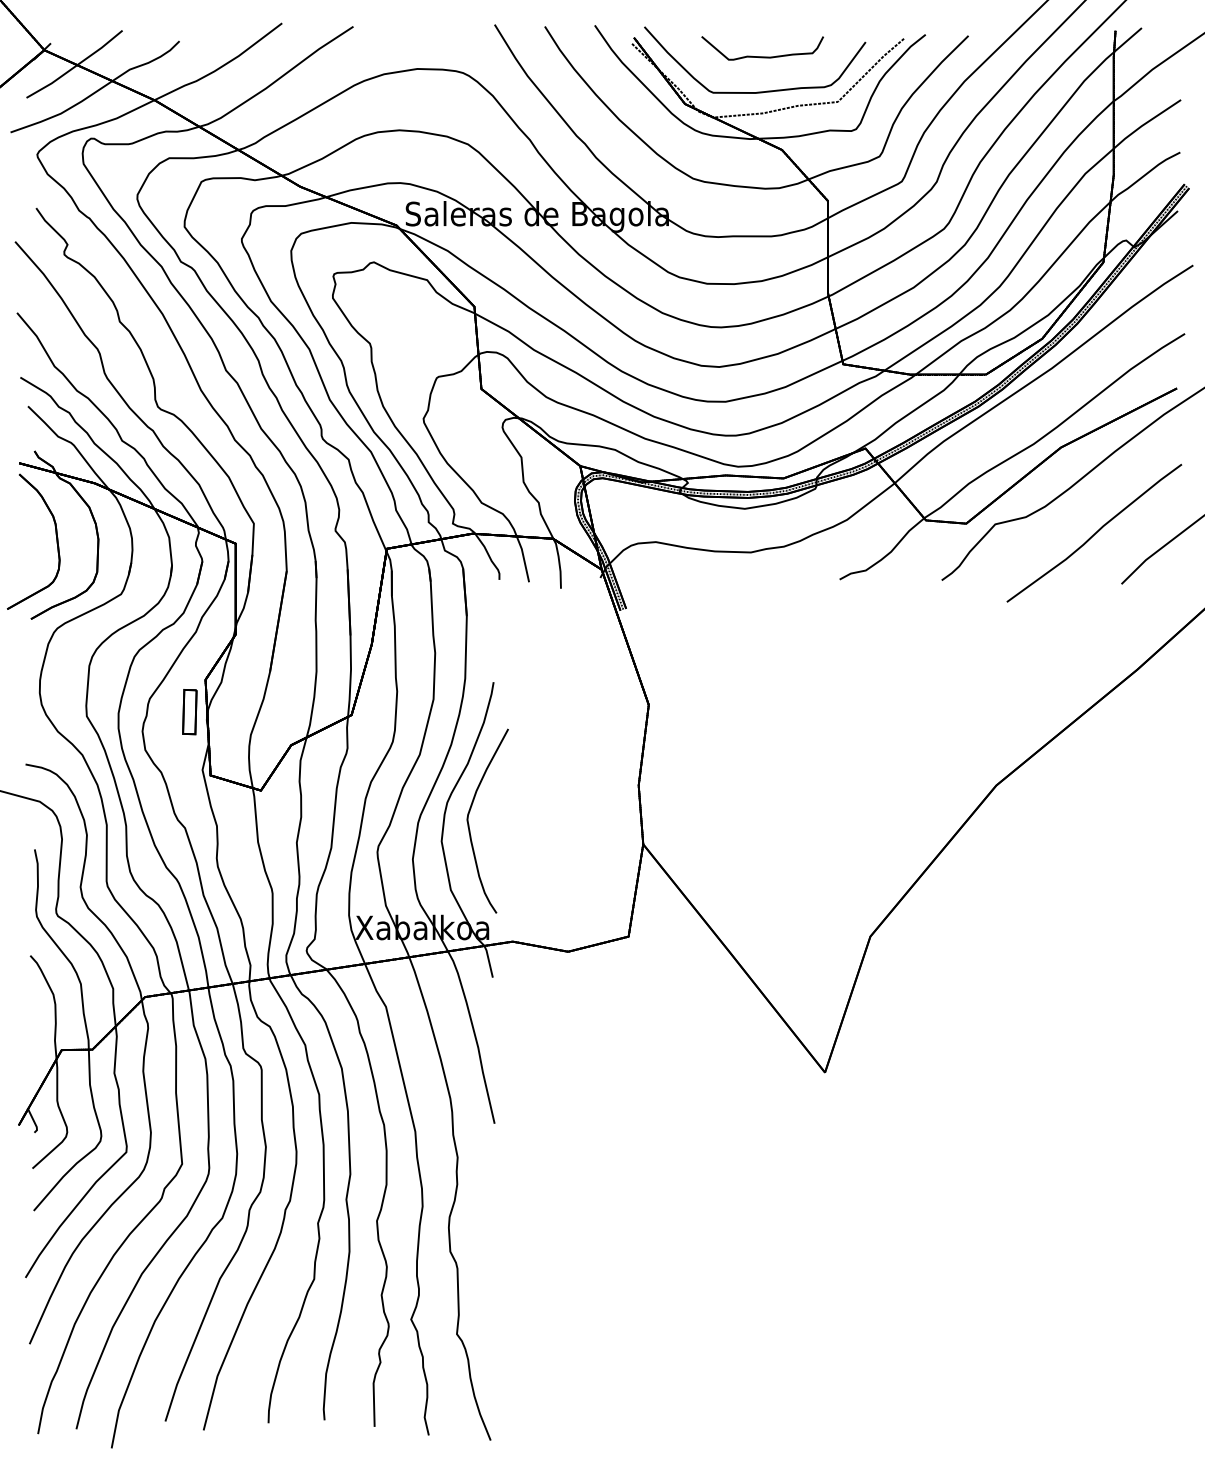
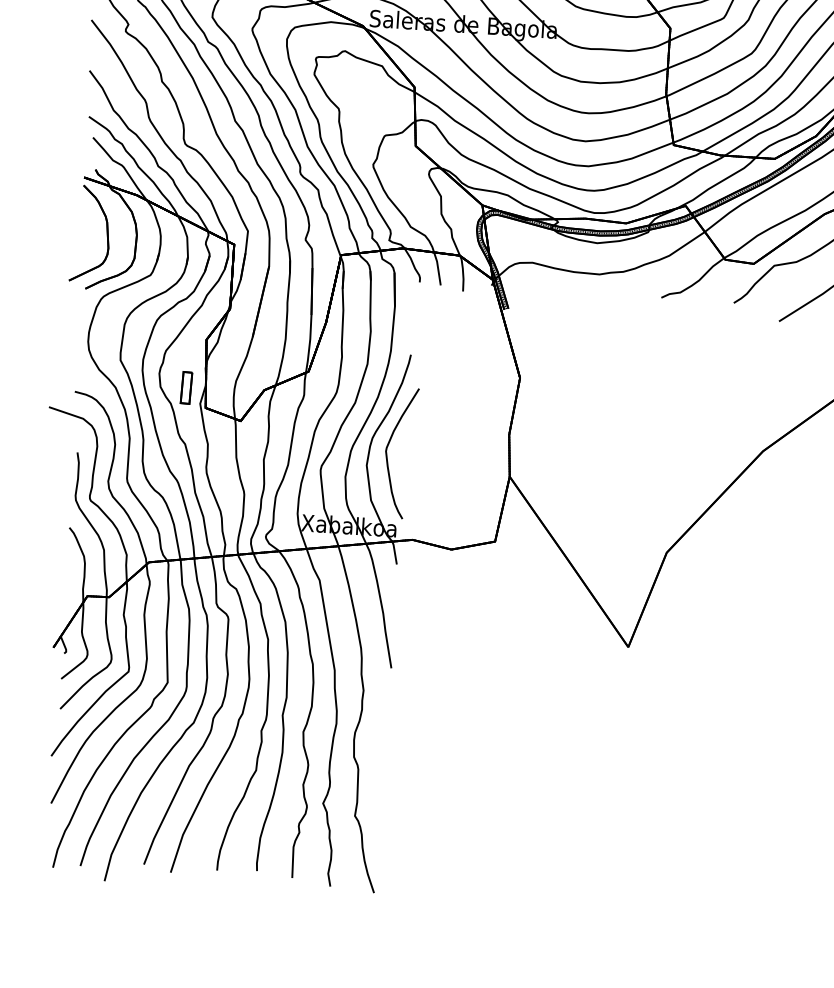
part: (189, 712) -> (186, 388), moved

